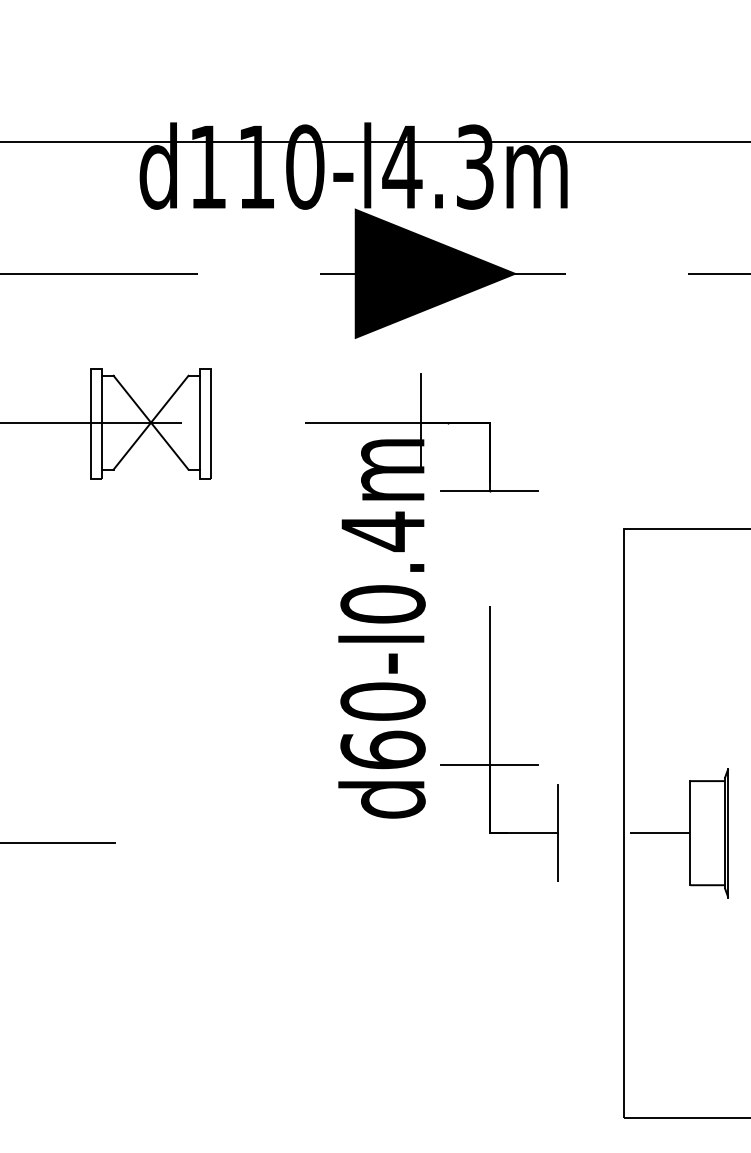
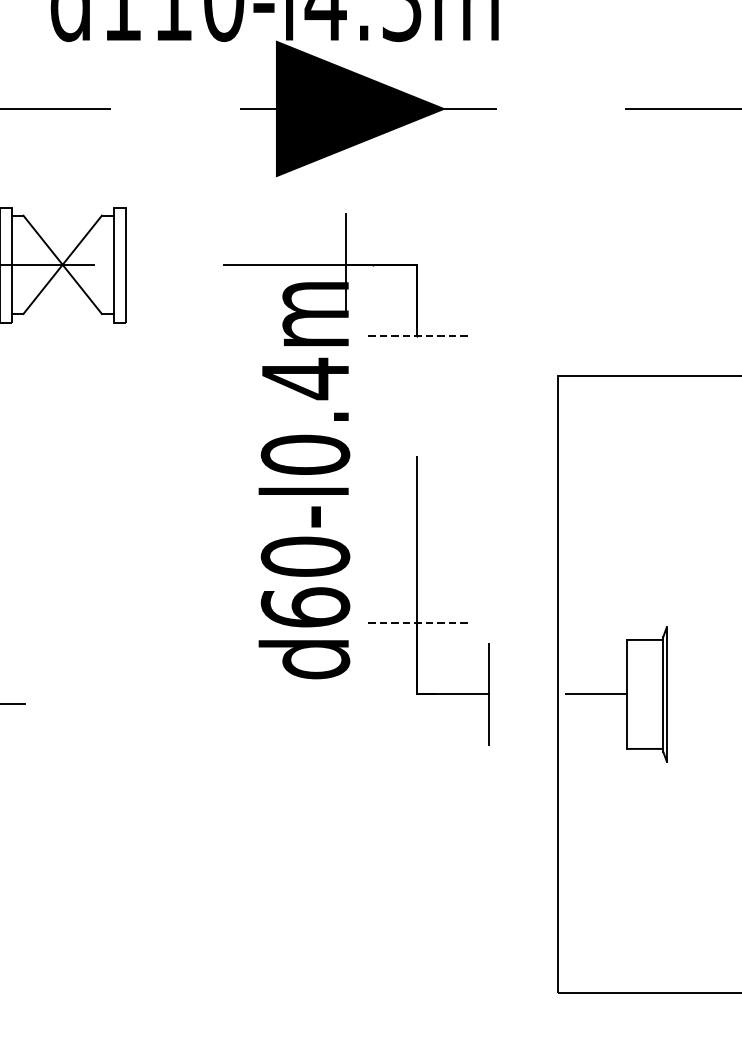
line: (489, 490) -> (416, 335), solid -> dashed
line: (489, 764) -> (416, 622), solid -> dashed

